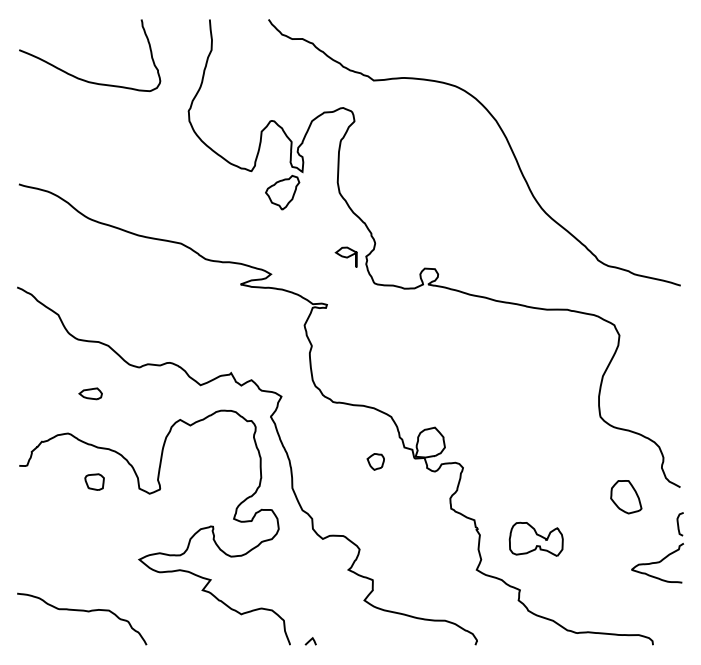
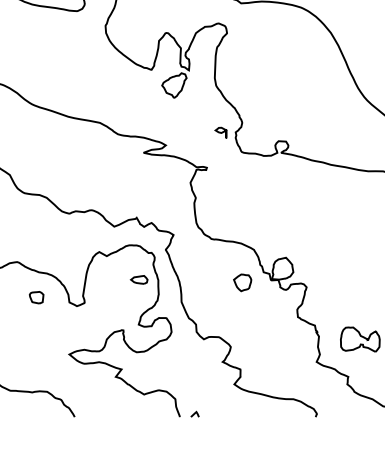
part: (345, 256) -> (220, 132), size x0.71
part: (90, 393) -> (139, 279), moved
part: (375, 461) -> (242, 282), size x1.43

